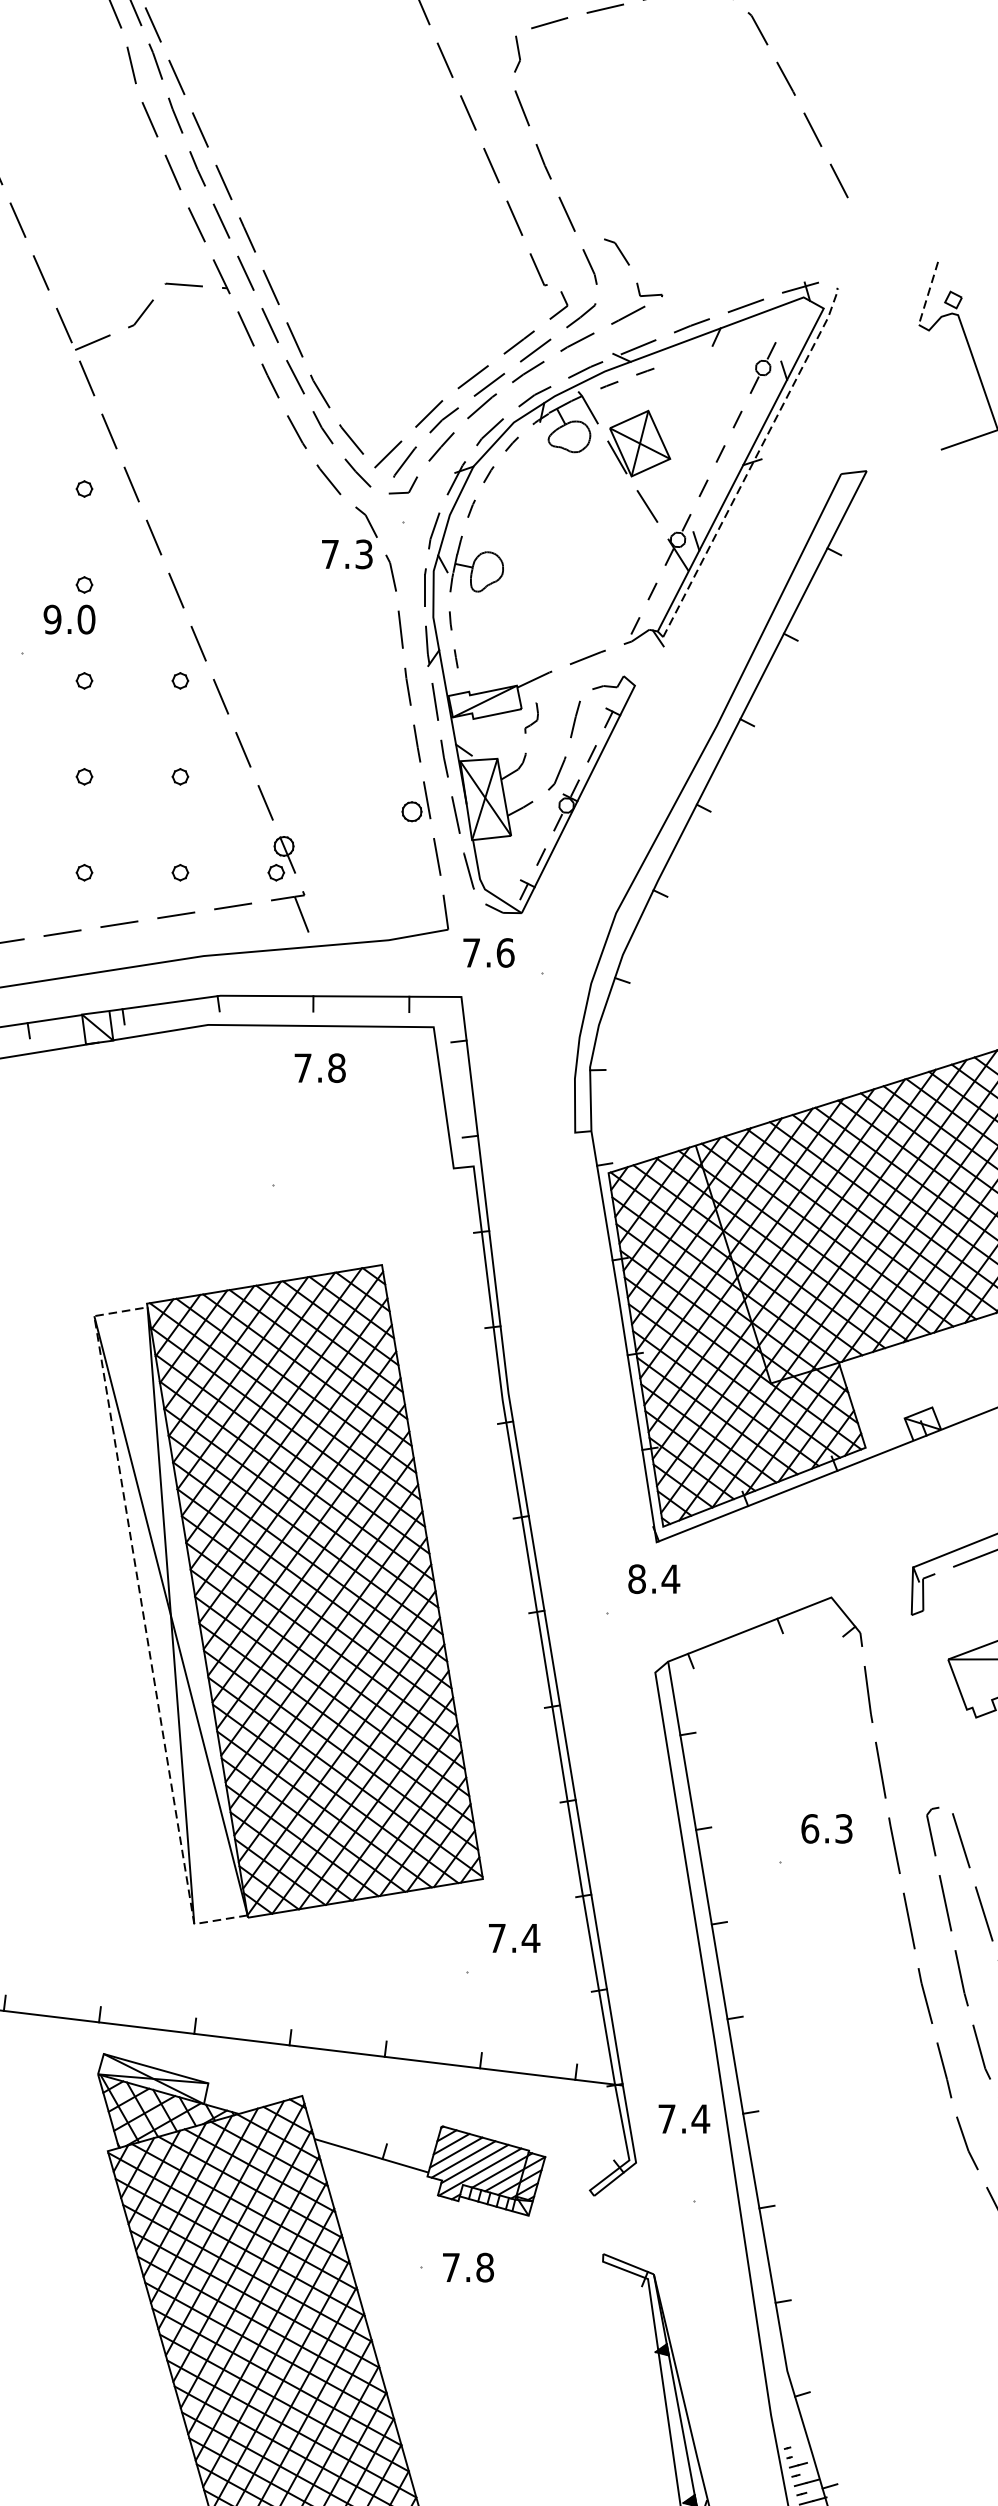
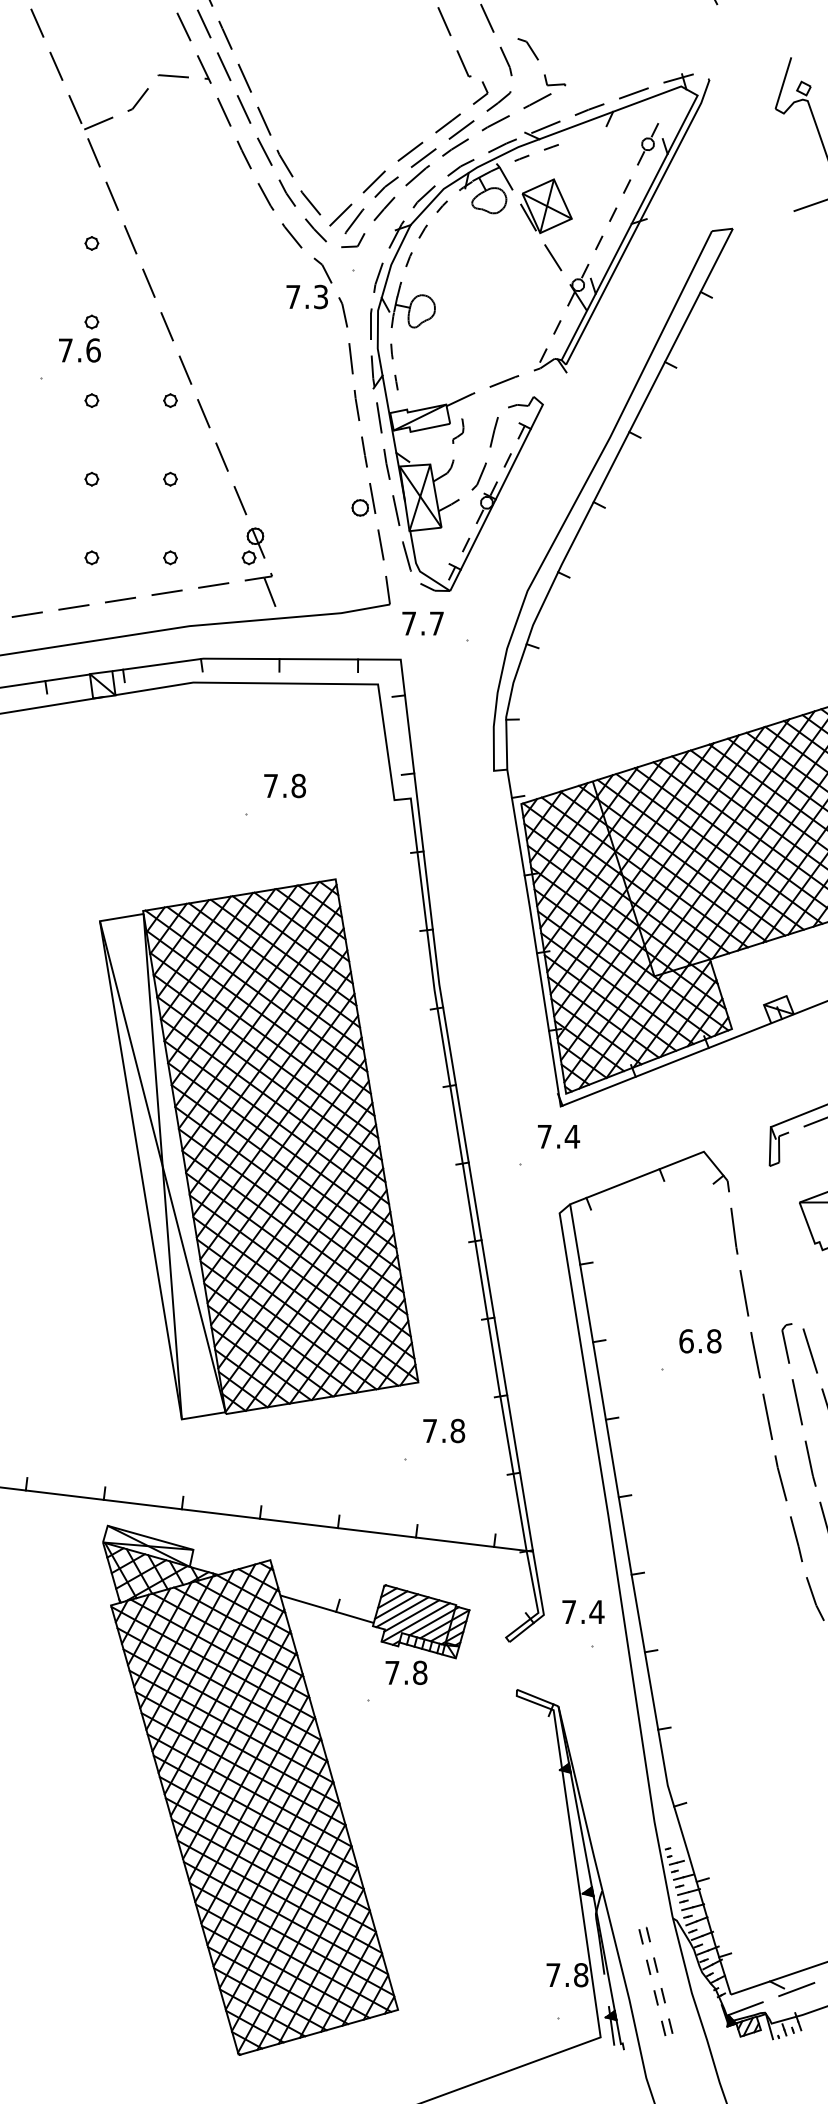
line: (928, 293) -> (783, 83), dashed -> solid
line: (754, 462) -> (640, 221), dashed -> solid
text: (69, 619) -> (79, 350), 9.0 -> 7.6
text: (505, 952) -> (436, 623), 7.6 -> 7.7
text: (319, 1067) -> (284, 785), moved
text: (636, 1578) -> (544, 1136), 8.4 -> 7.4
line: (143, 1619) -> (140, 1169), dashed -> solid
text: (844, 1829) -> (714, 1341), 6.3 -> 6.8
text: (530, 1937) -> (457, 1430), 7.4 -> 7.8
text: (684, 2118) -> (583, 1611), moved
text: (468, 2267) -> (406, 1672), moved

